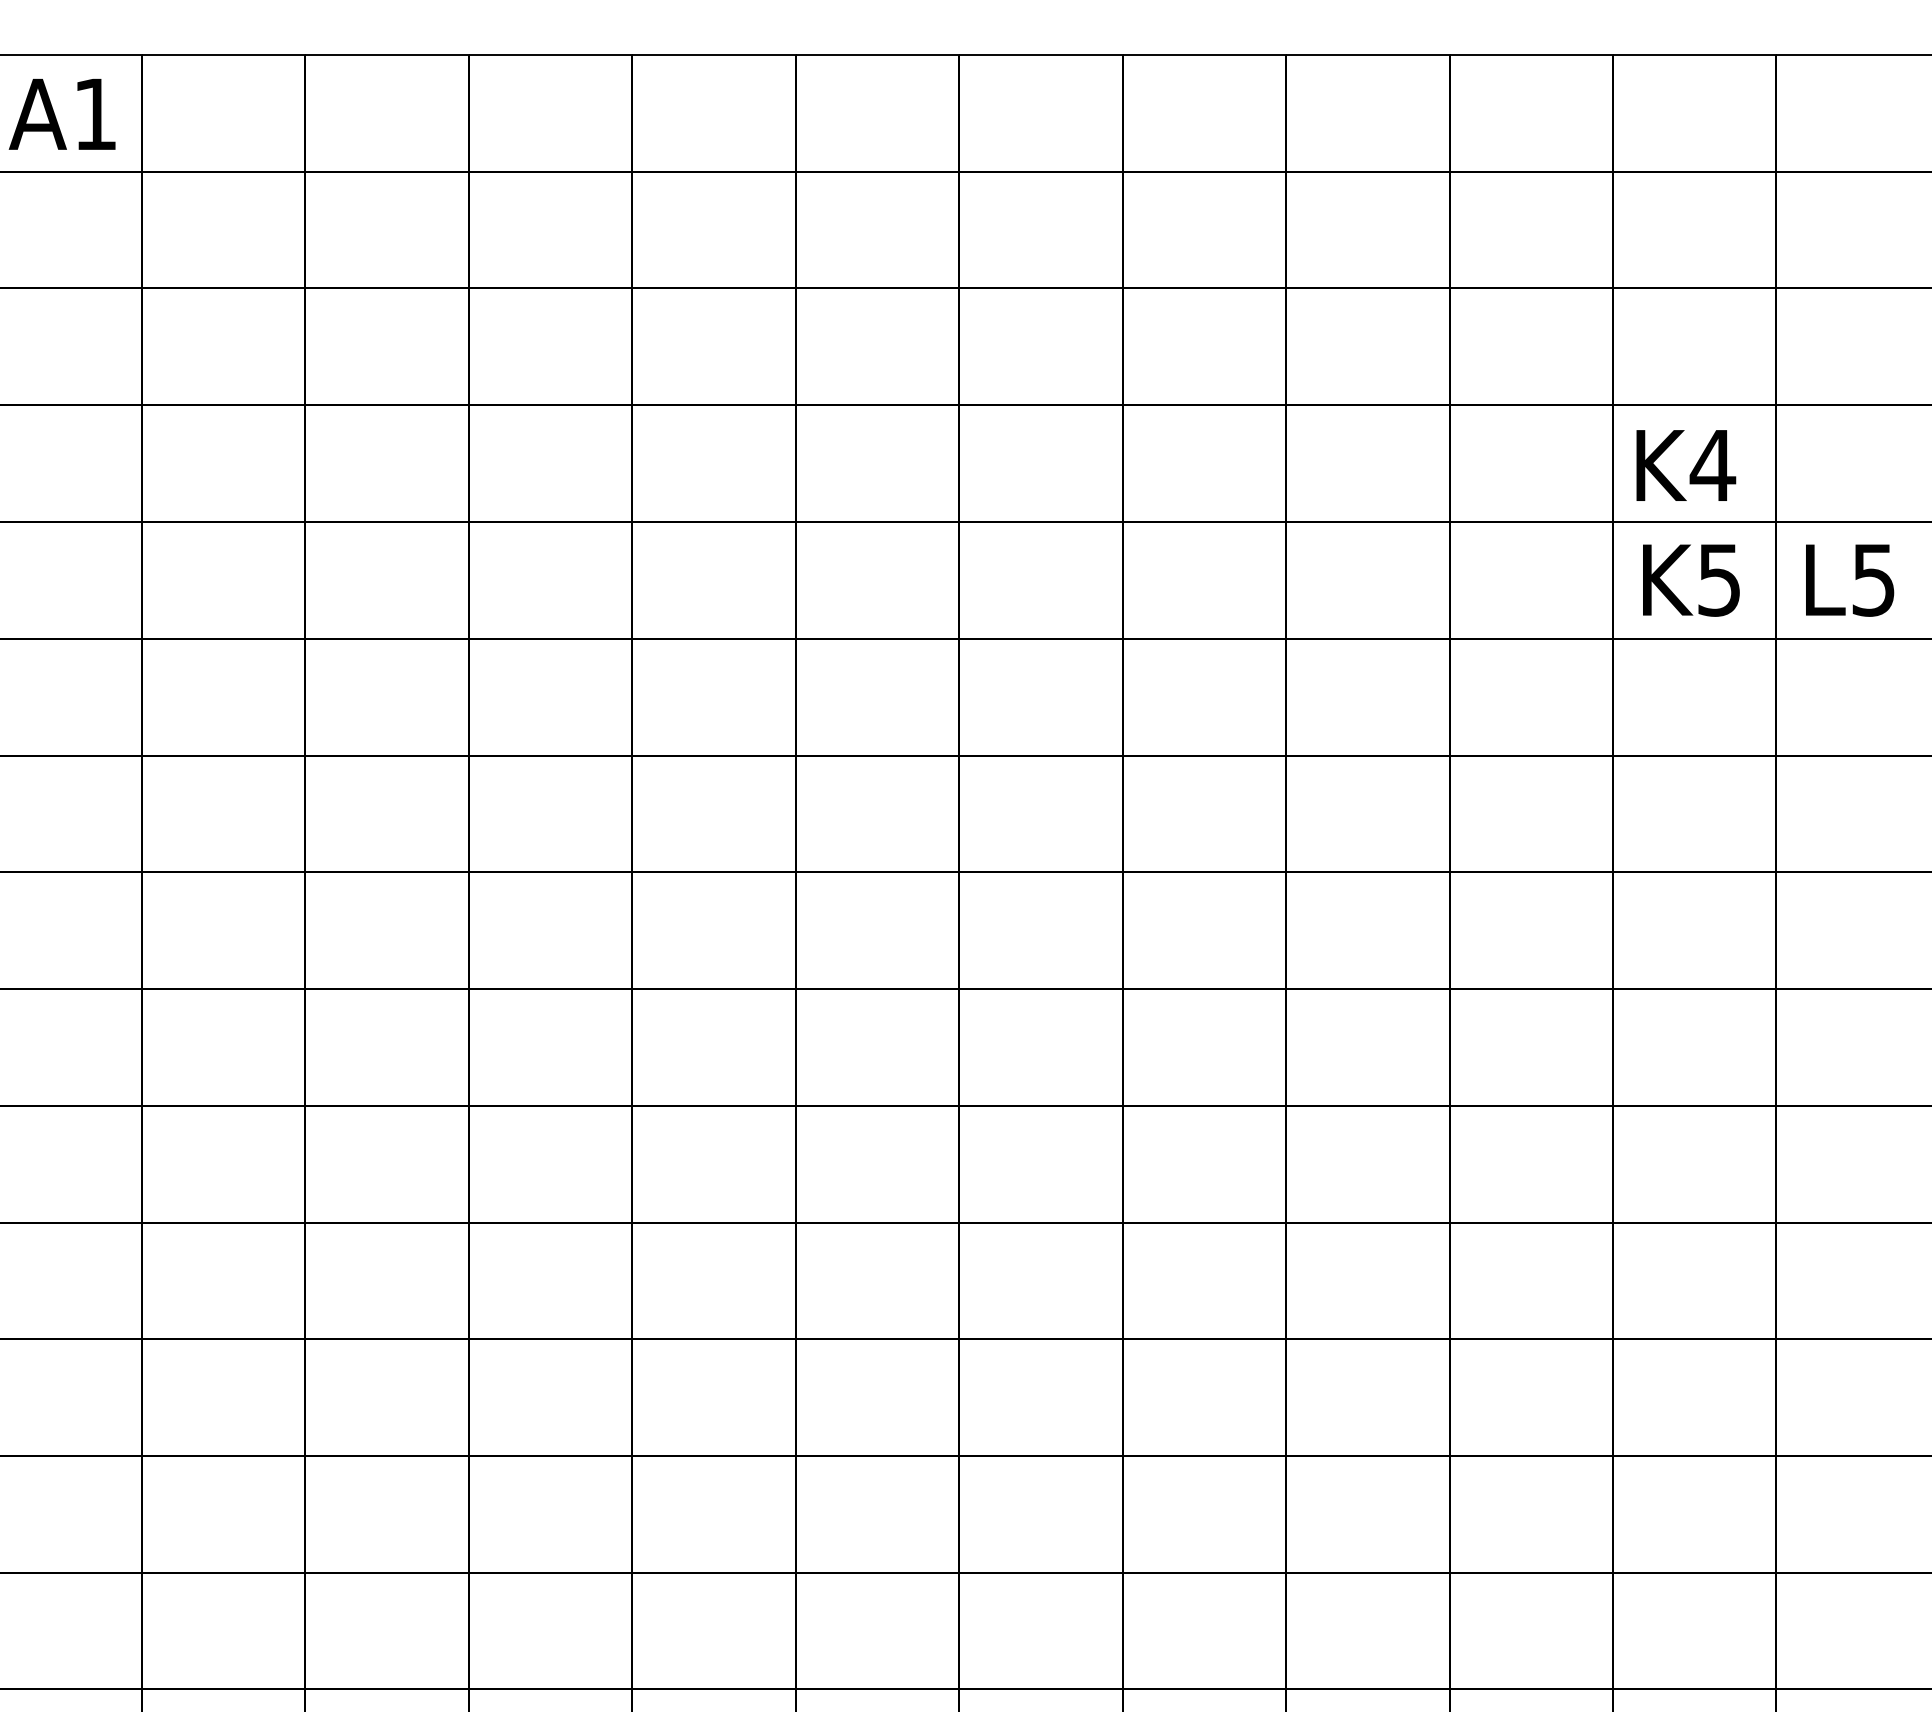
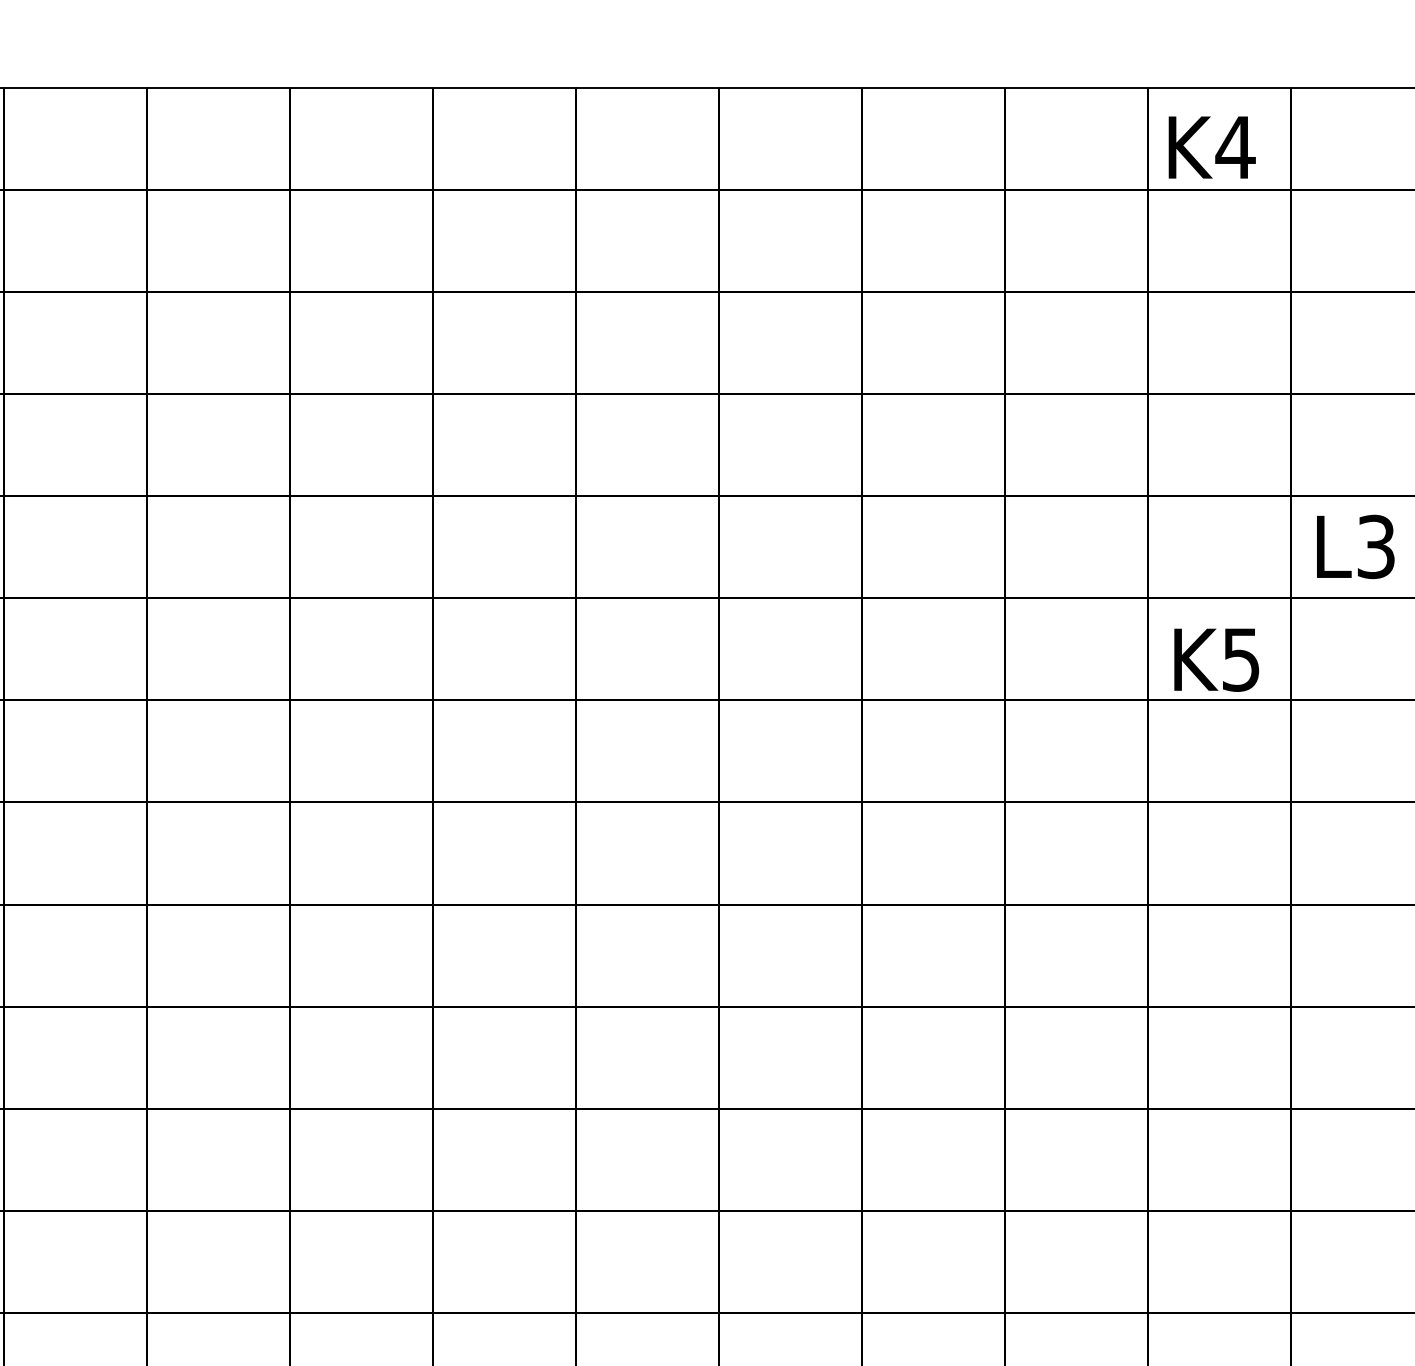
text: (1686, 465) -> (1212, 147), moved
text: (1873, 579) -> (1376, 546), L5 -> L3
text: (1691, 580) -> (1216, 660), moved

